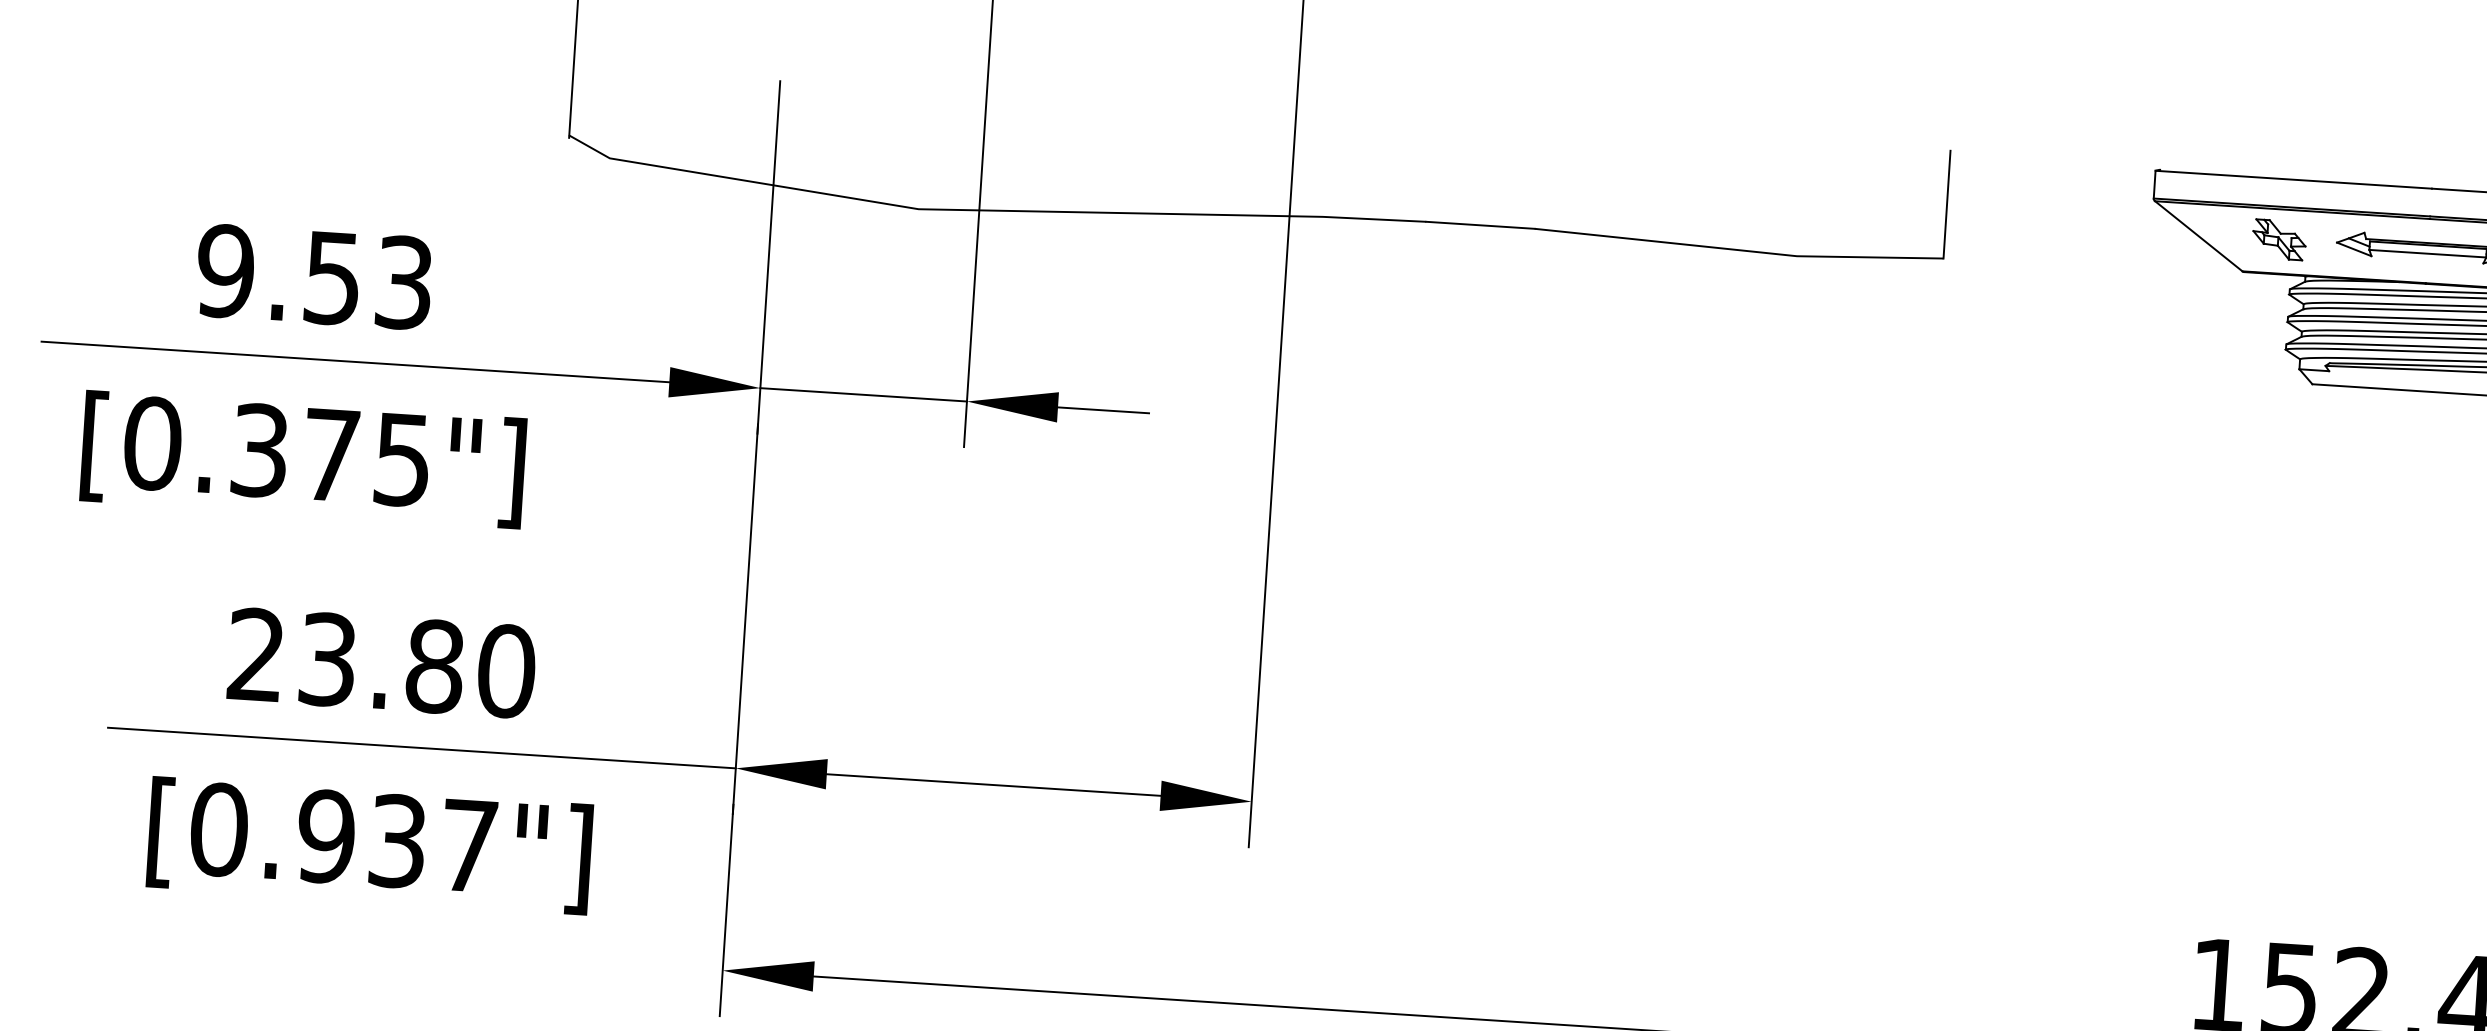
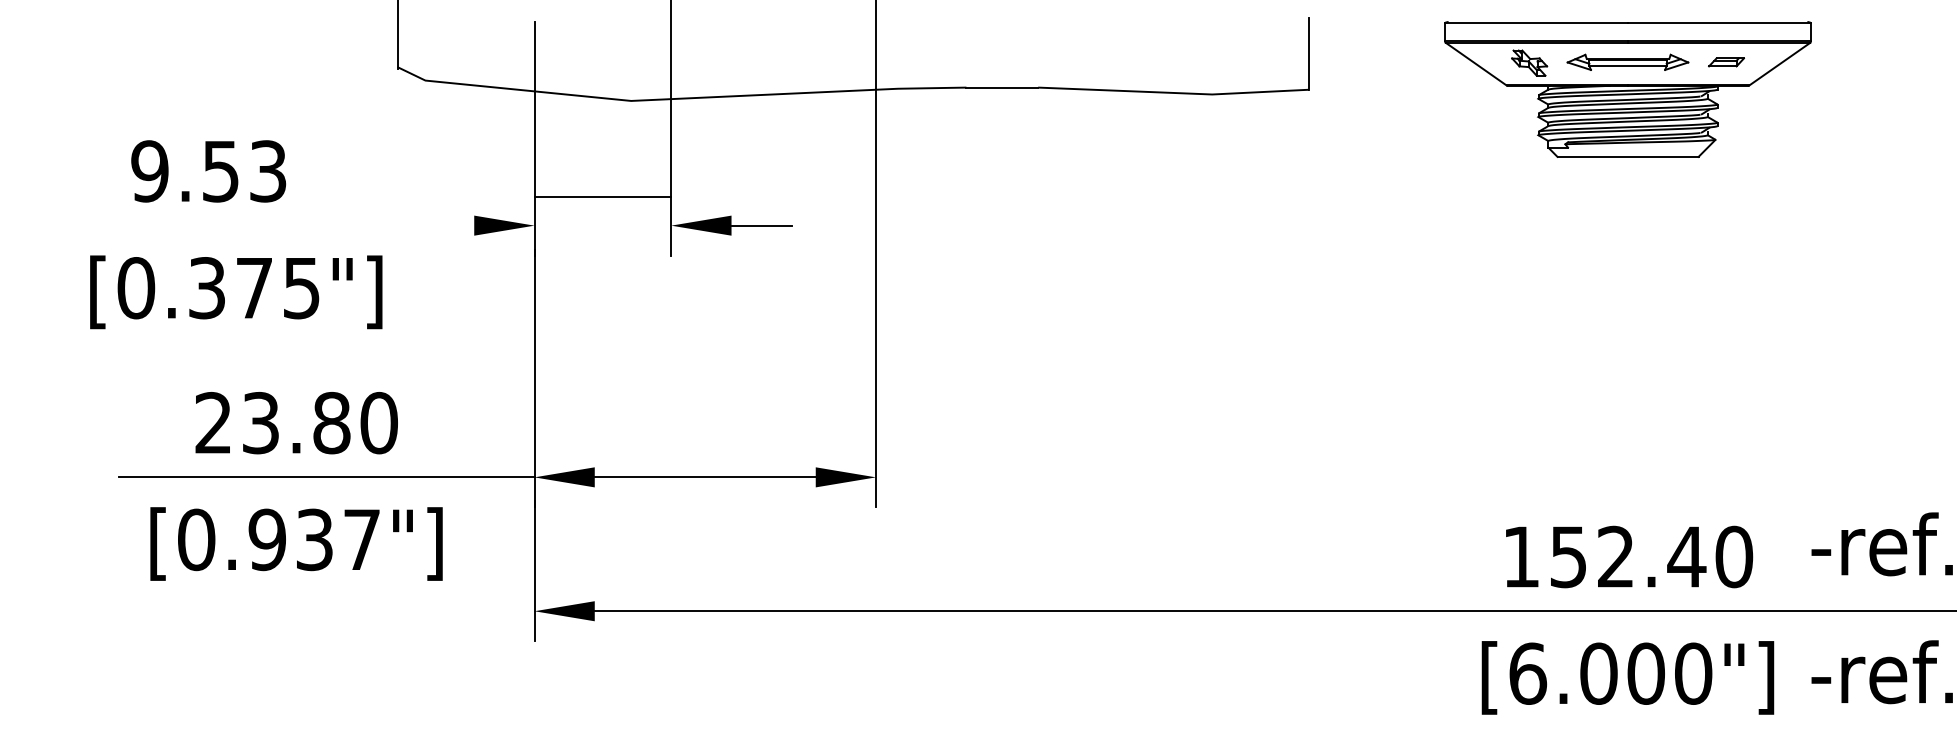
text: (314, 277) -> (208, 171), moved
line: (355, 361) -> (266, 225), removed
line: (863, 394) -> (602, 196), moved

